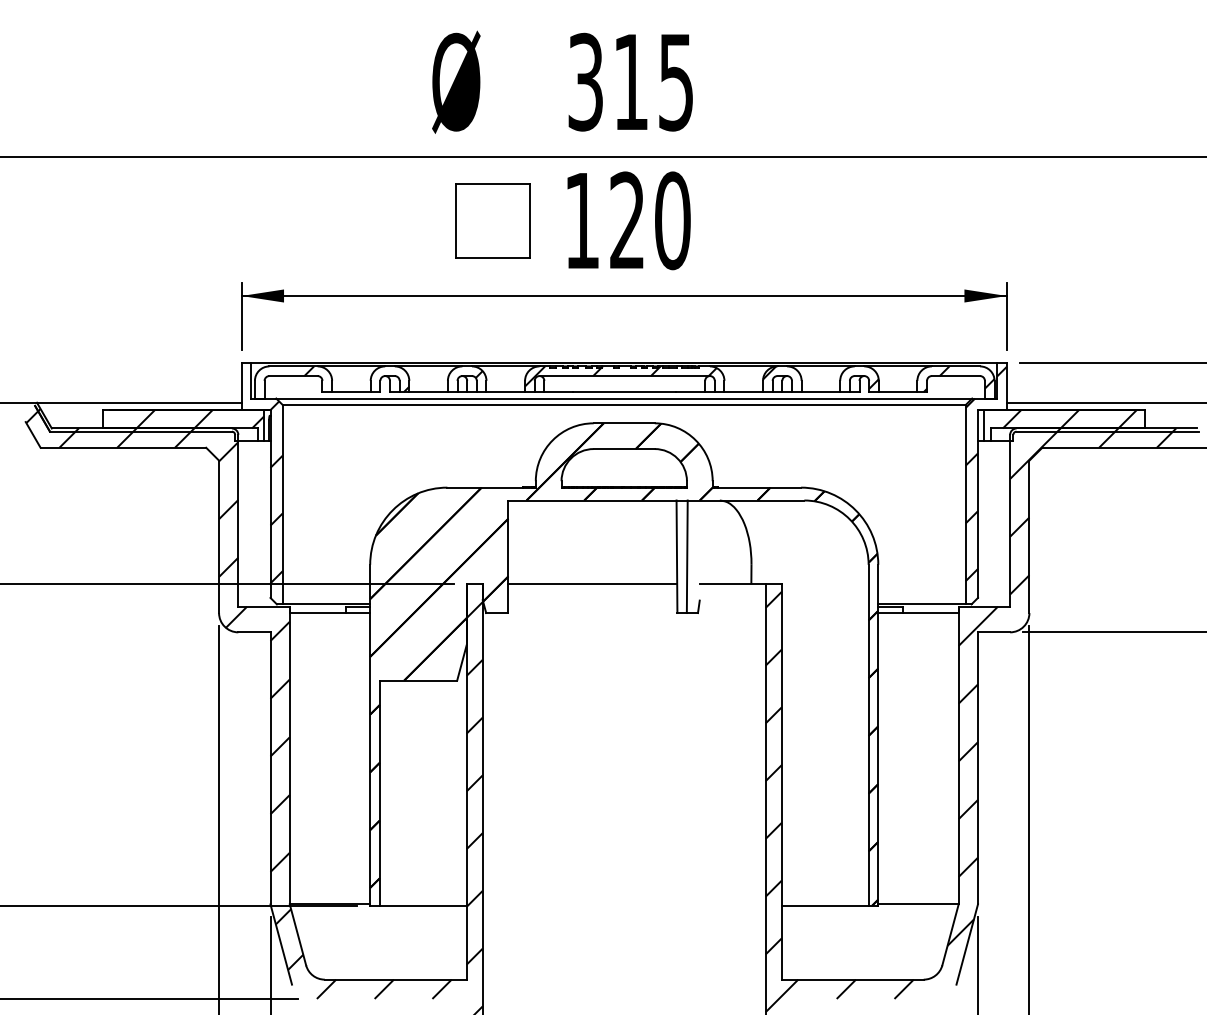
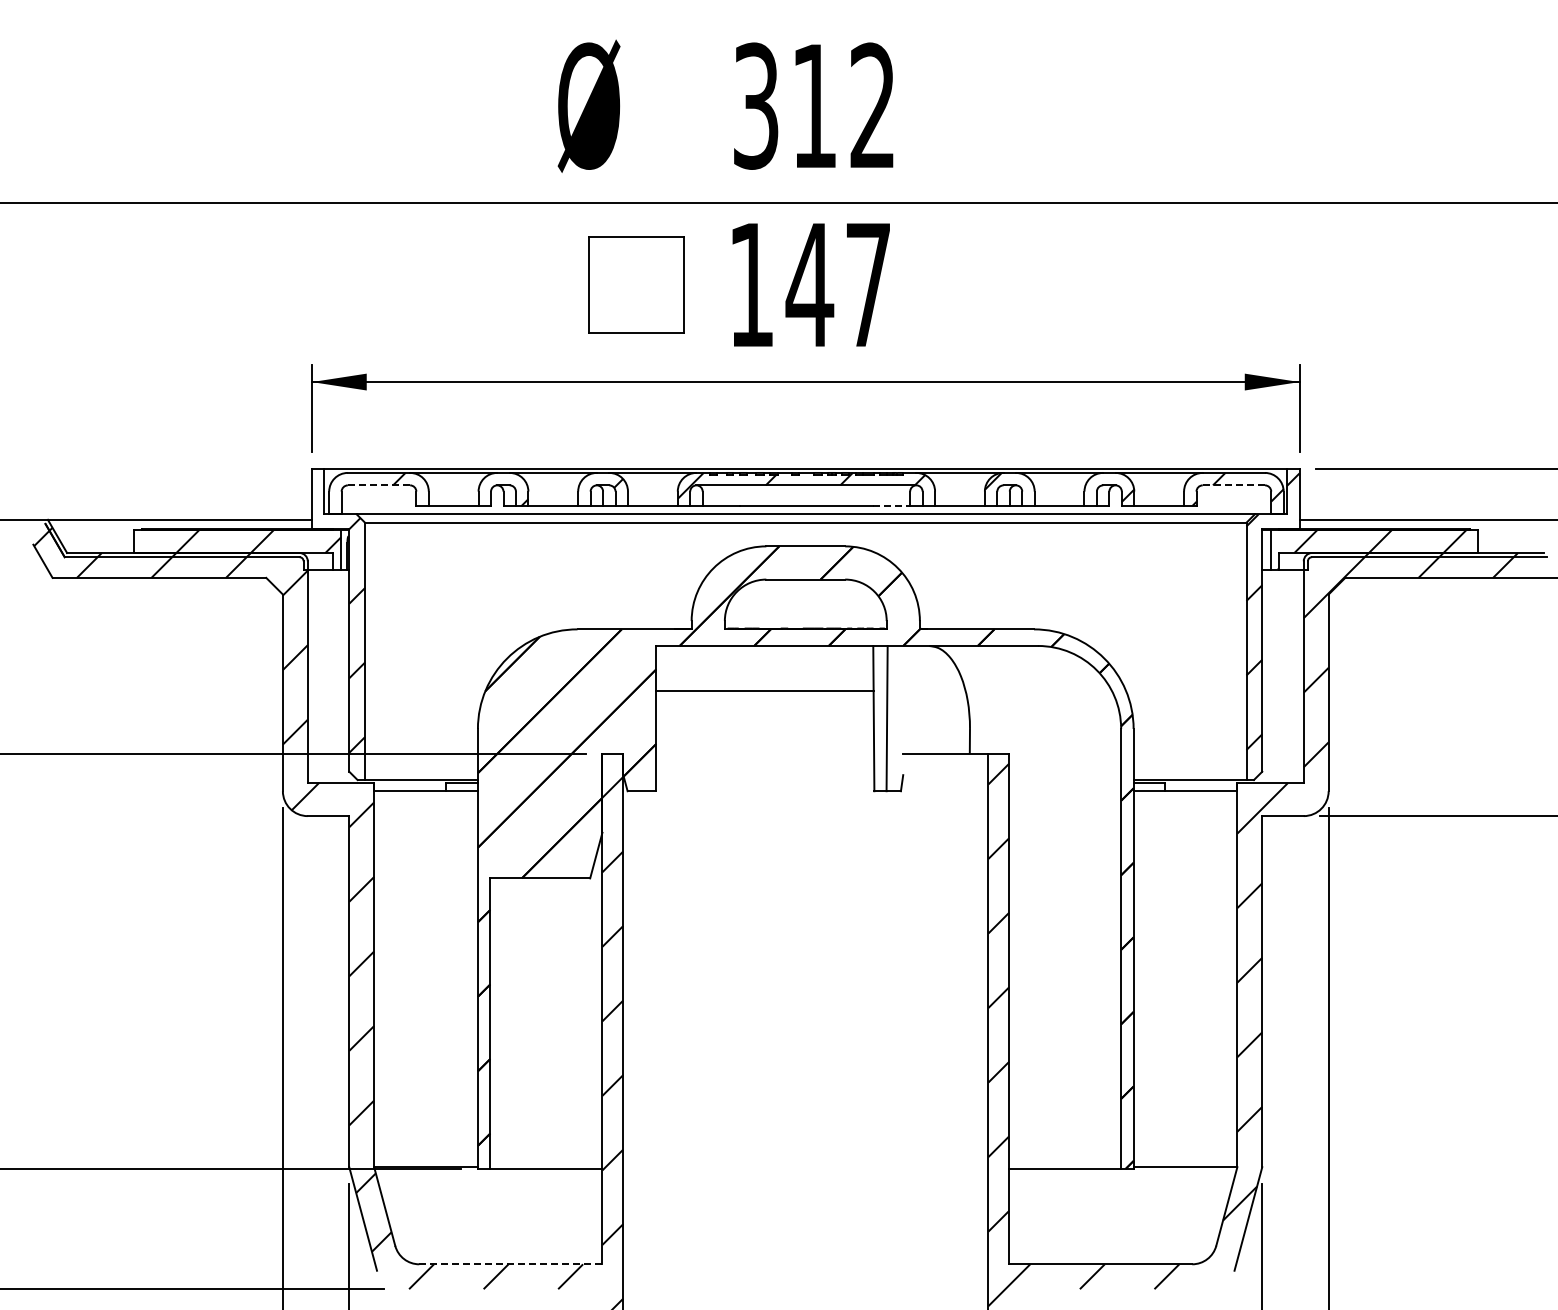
text: (675, 81) -> (872, 105), 315 -> 312
text: (649, 220) -> (838, 284), 120 -> 147
line: (293, 376) -> (379, 485), solid -> dashed
line: (956, 376) -> (1234, 485), solid -> dashed
line: (690, 392) -> (891, 506), solid -> dashed
line: (593, 583) -> (765, 690), moved
line: (395, 979) -> (510, 1264), solid -> dashed

